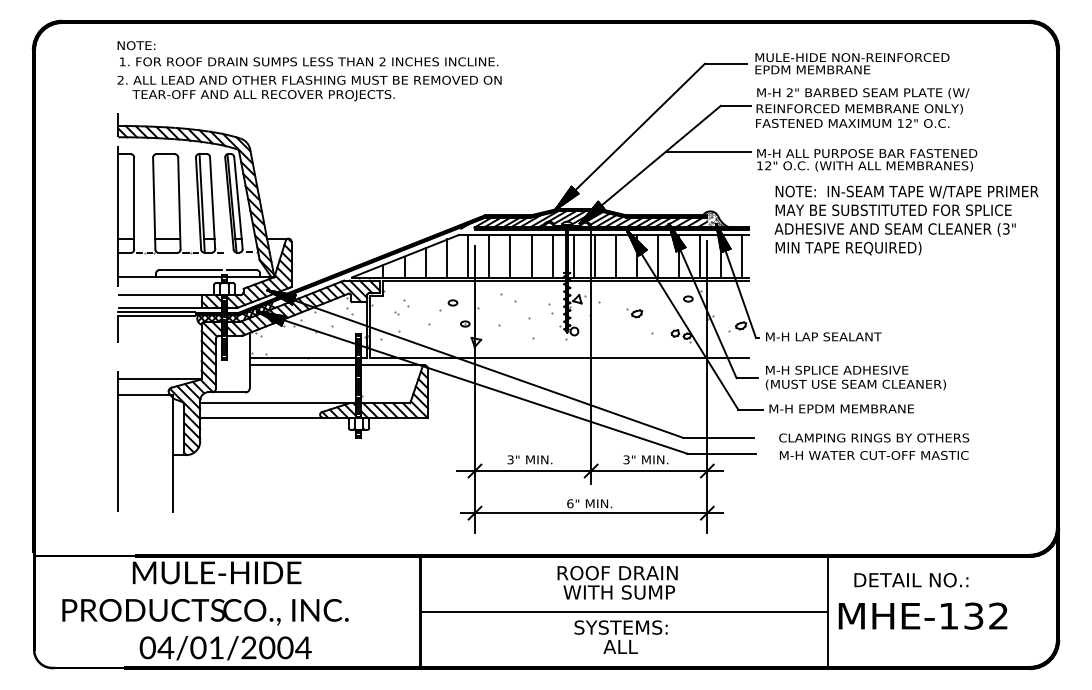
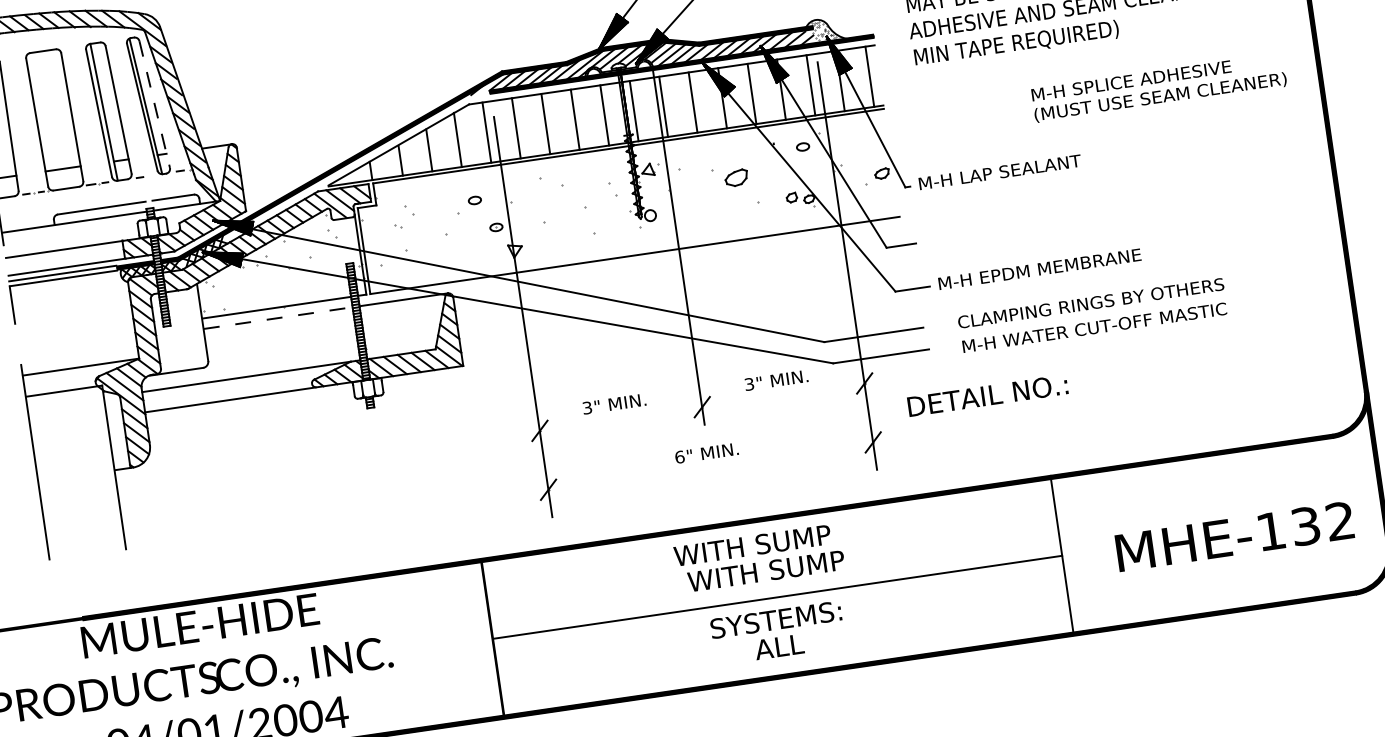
line: (238, 203) -> (154, 105), solid -> dashed
part: (634, 313) -> (730, 178), size x1.6
line: (303, 365) -> (278, 318), solid -> dashed
text: (855, 377) -> (1158, 87), moved
line: (589, 471) -> (700, 408), removed
line: (591, 513) -> (711, 466), removed
text: (616, 572) -> (758, 543), ROOF DRAIN -> WITH SUMP
text: (911, 580) -> (988, 396), moved
text: (922, 615) -> (1233, 535), moved

